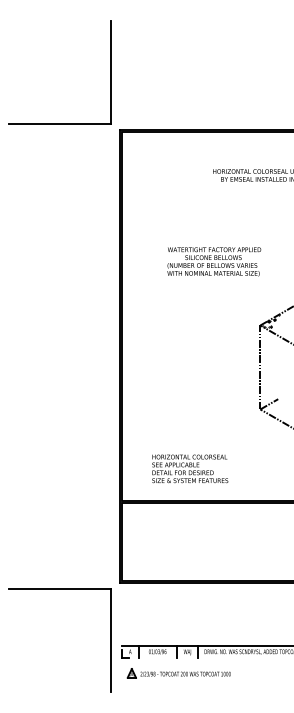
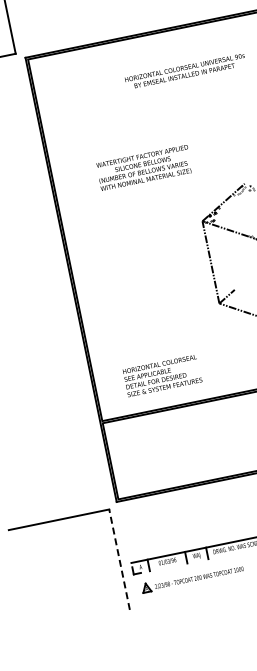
line: (111, 639) -> (119, 558), solid -> dashed

